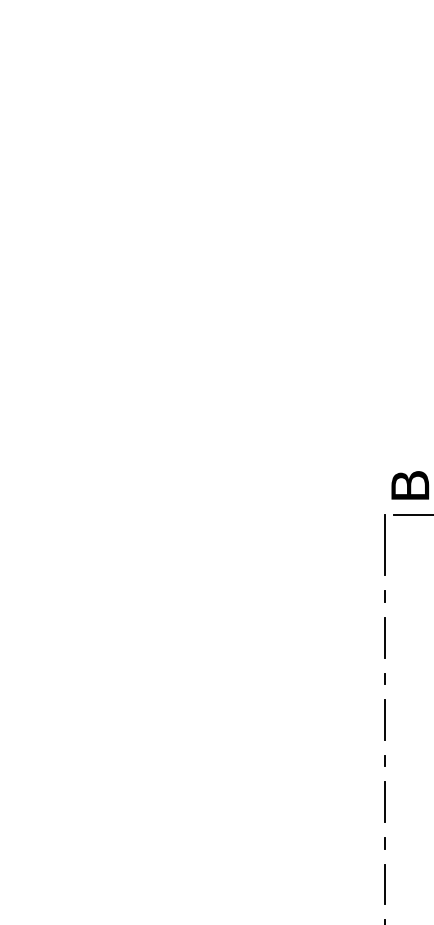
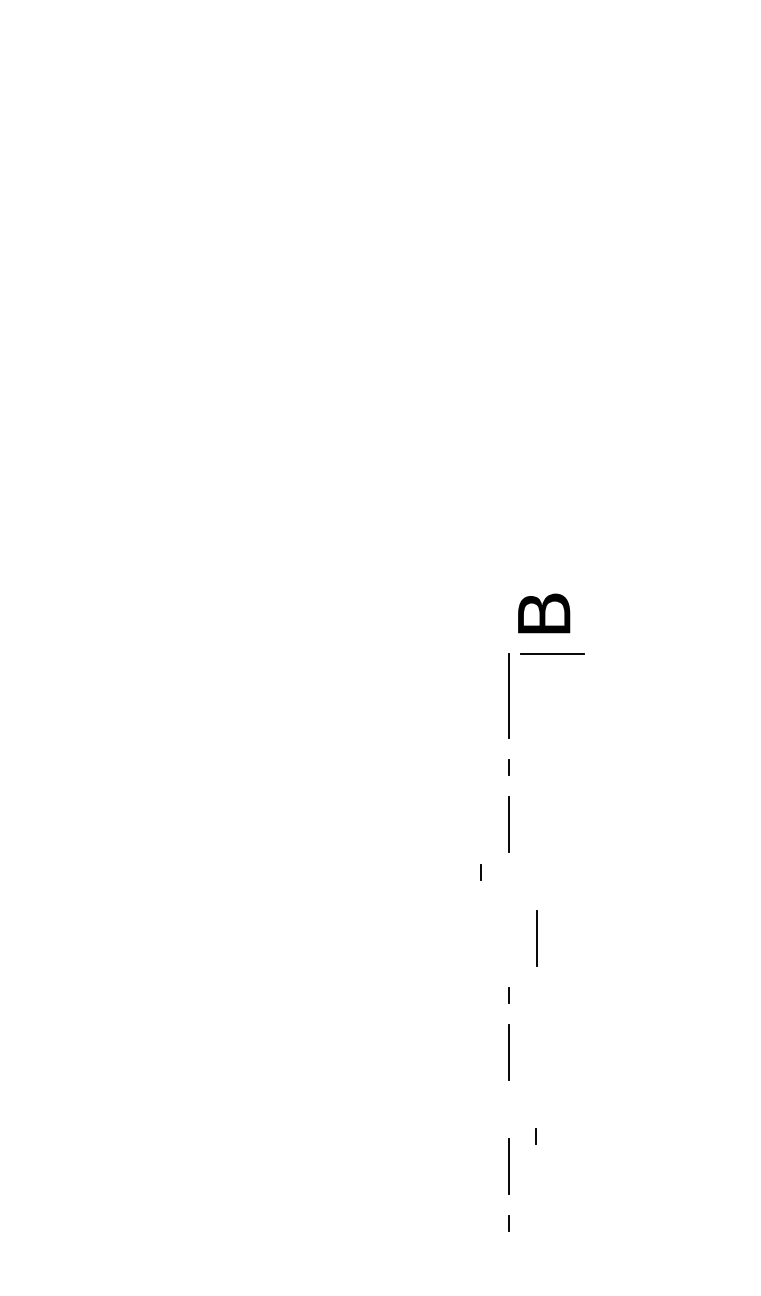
line: (384, 678) -> (480, 872), moved
line: (384, 719) -> (536, 938), moved
line: (384, 843) -> (535, 1136), moved

